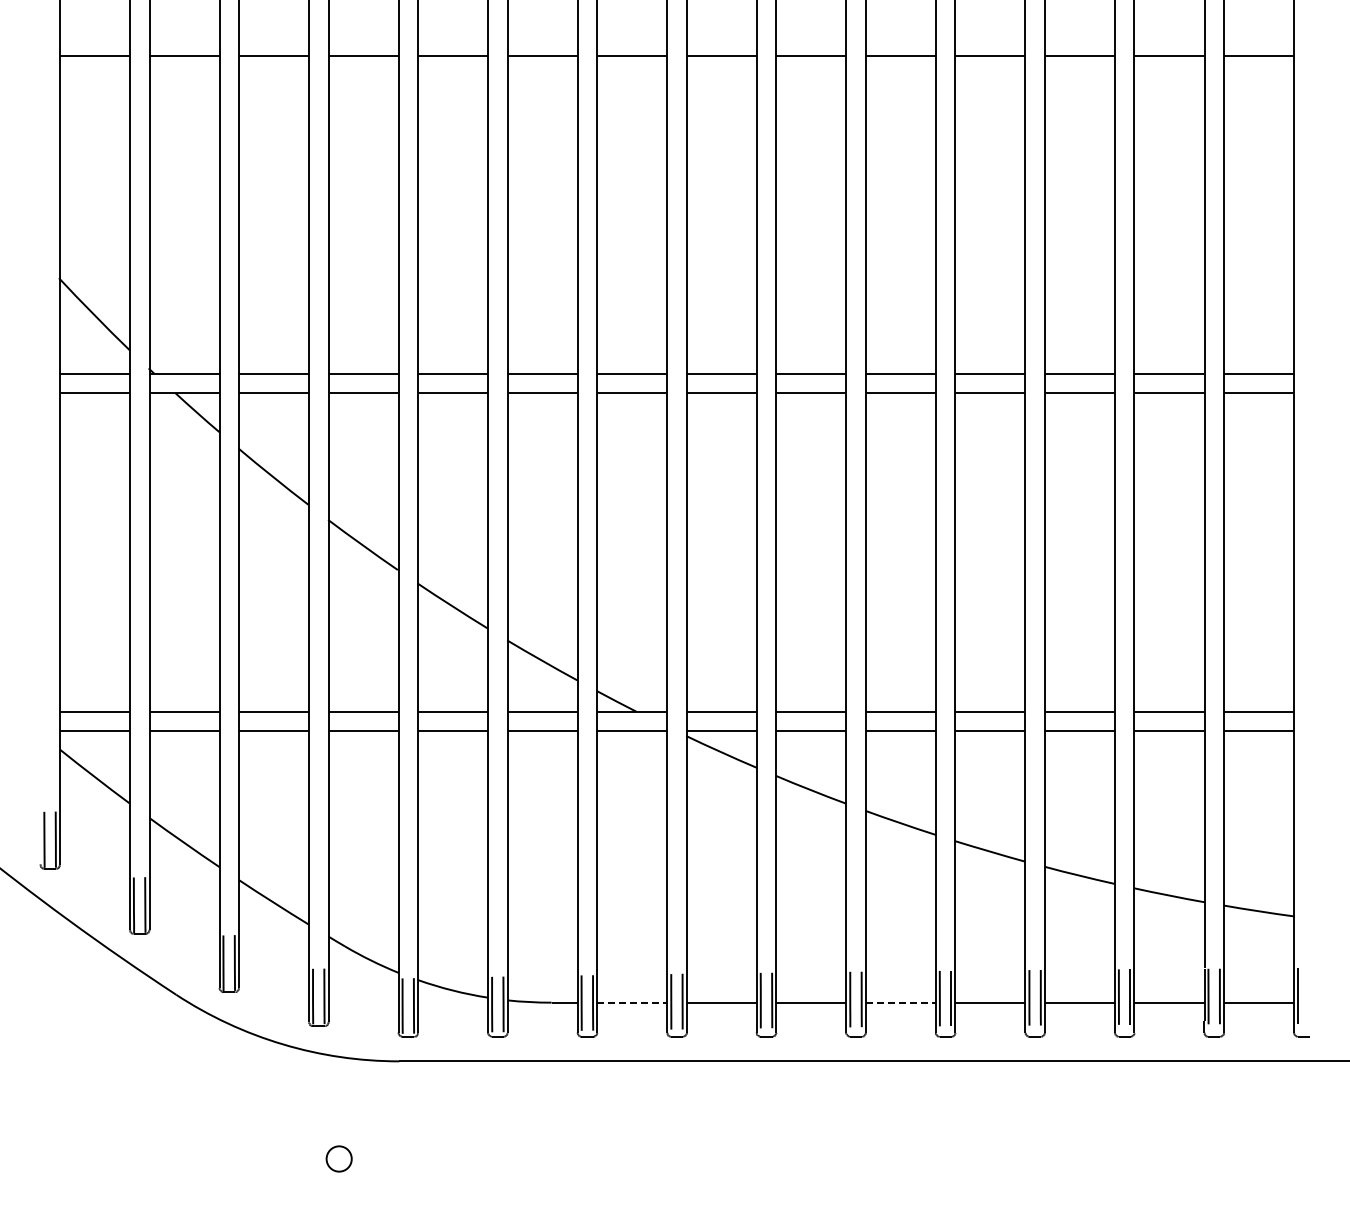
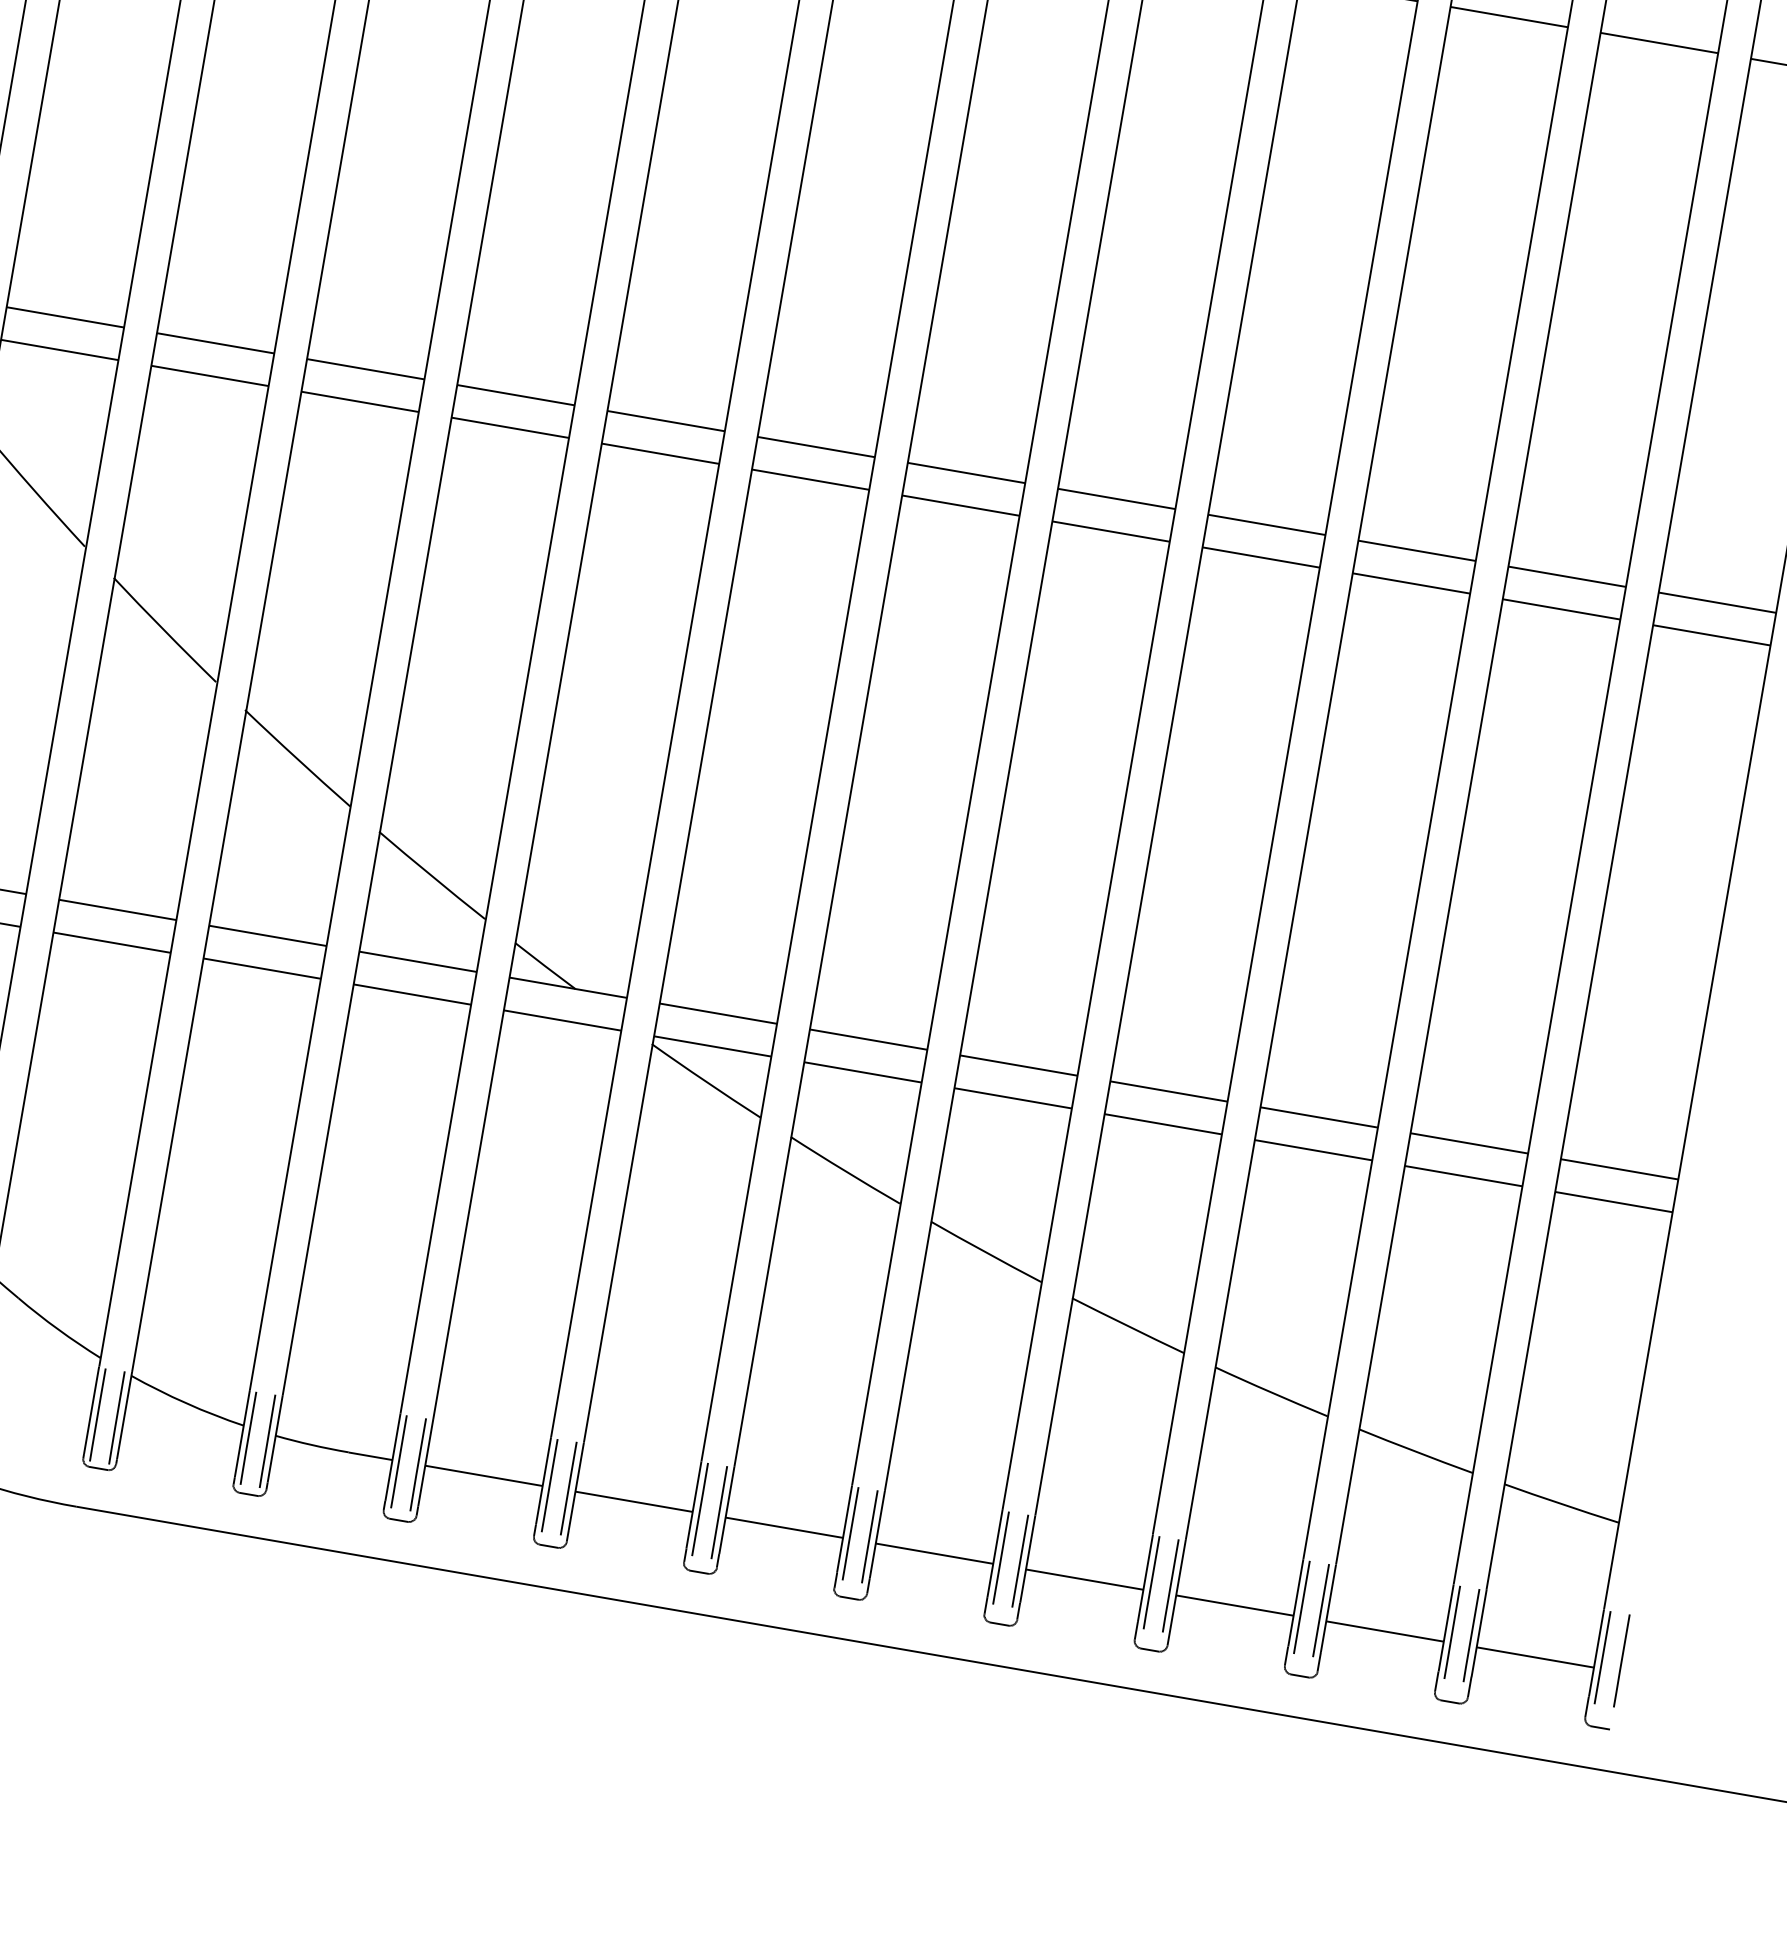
line: (1309, 995) -> (1622, 1659), added
line: (632, 1002) -> (484, 1475), dashed -> solid
line: (900, 1002) -> (933, 1553), dashed -> solid

